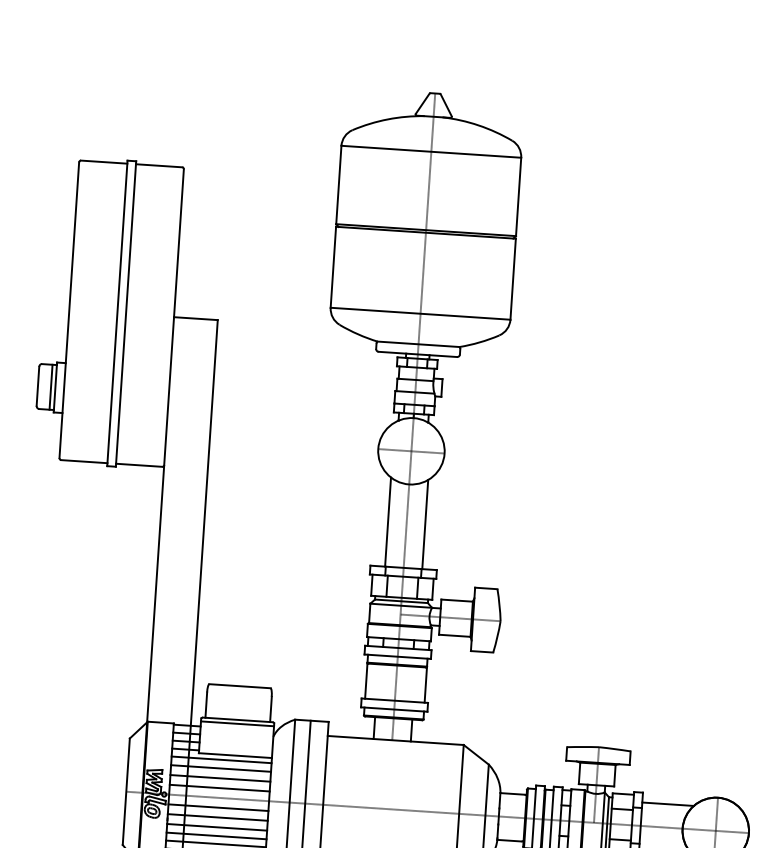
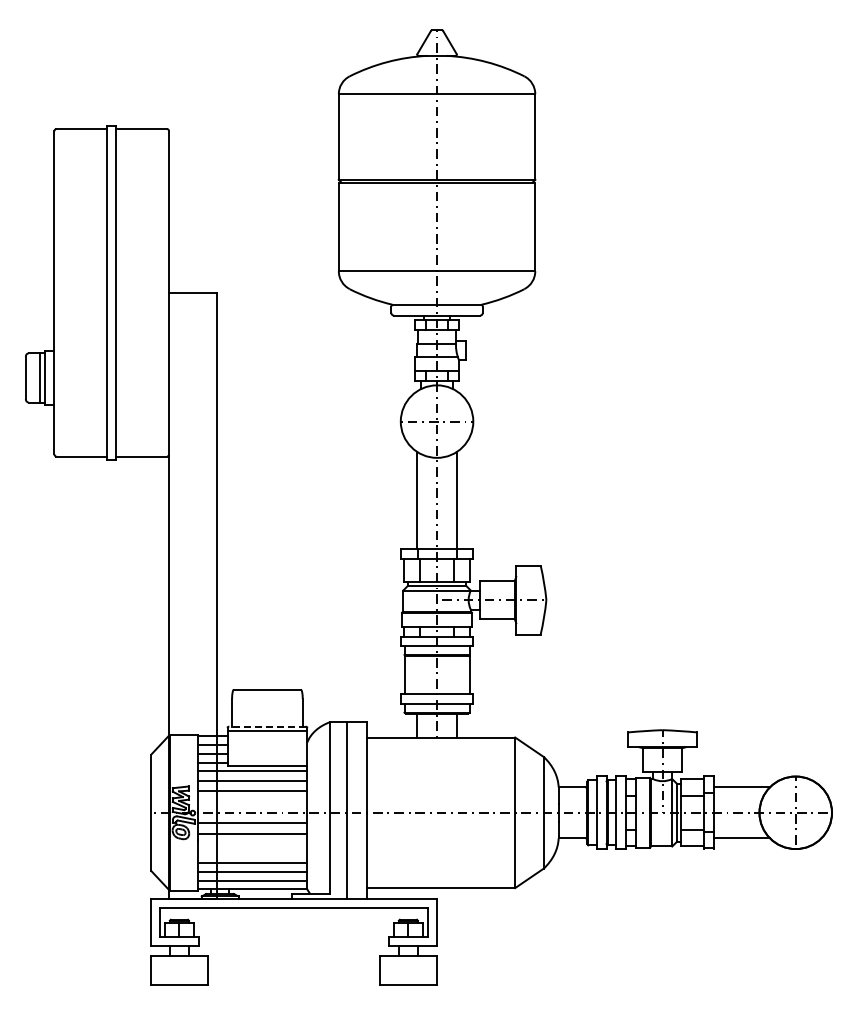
line: (236, 719) -> (266, 726), solid -> dashed
line: (219, 788) -> (252, 802), removed
line: (216, 826) -> (252, 844), removed
line: (216, 836) -> (252, 854), removed

